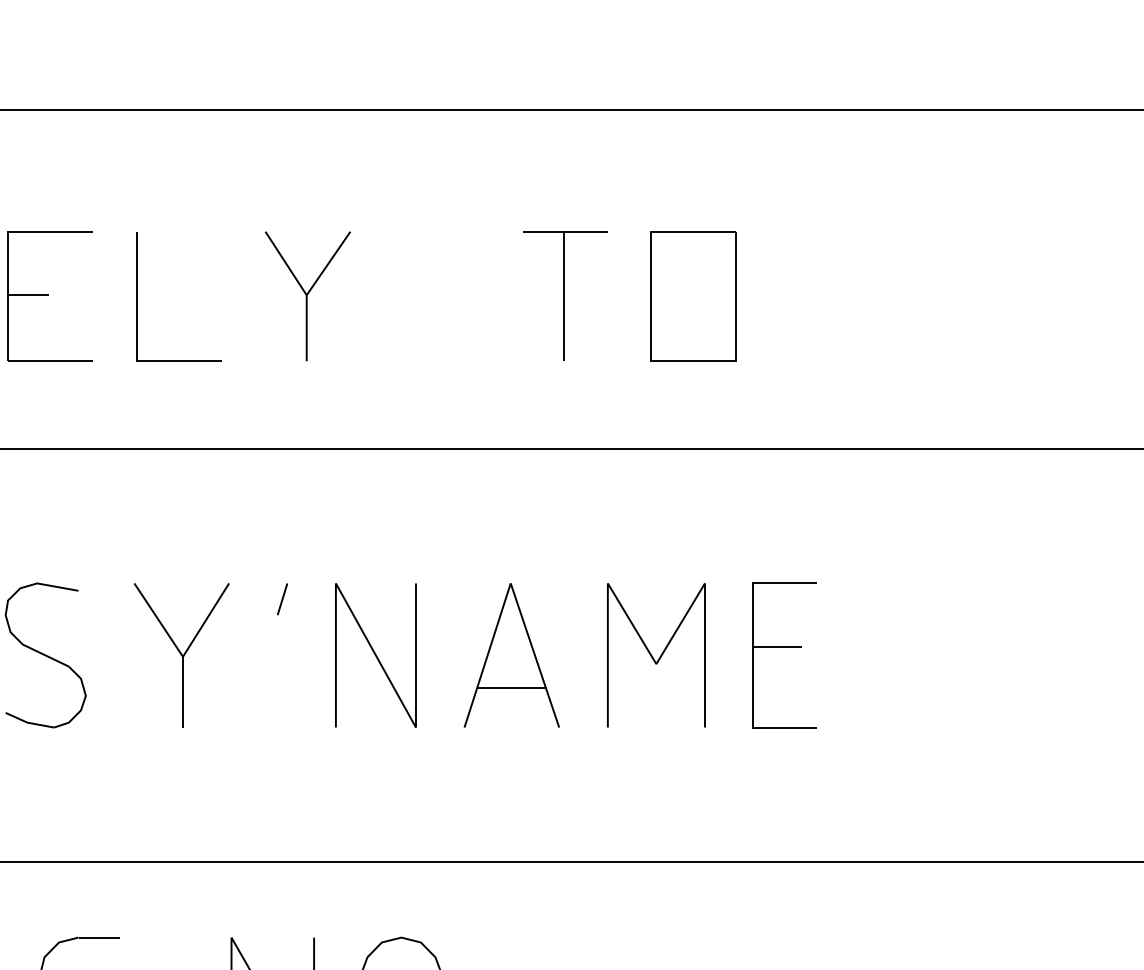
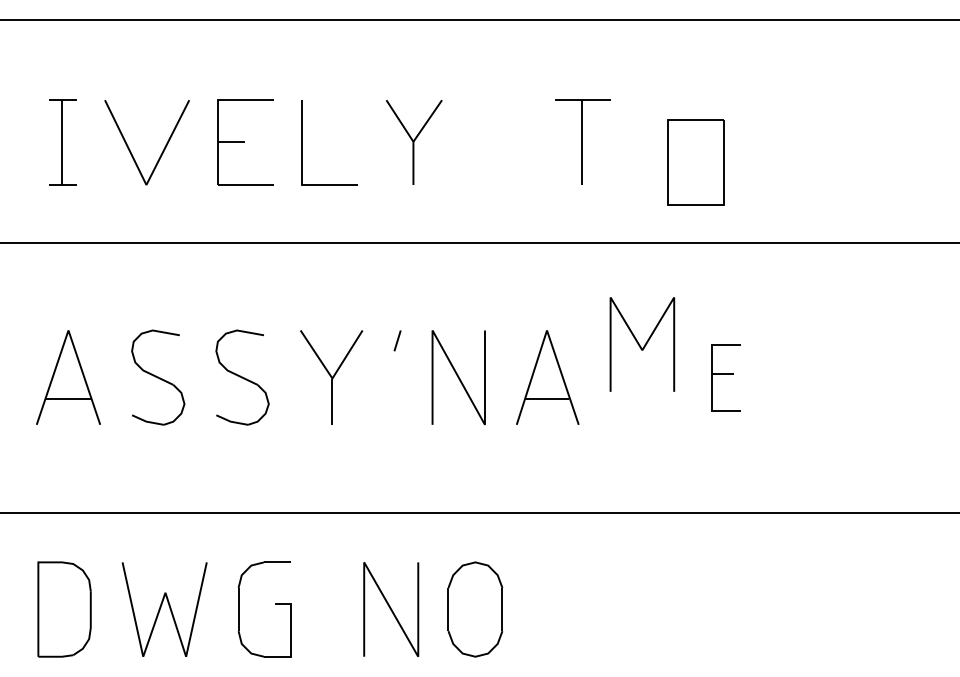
part: (693, 296) -> (695, 162), moved
line: (659, 655) -> (644, 344), moved
part: (783, 655) -> (725, 377), size x0.7

